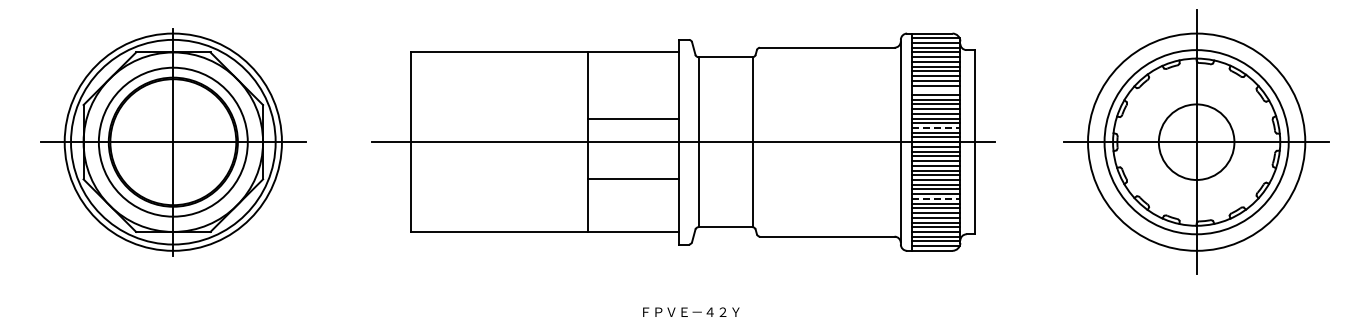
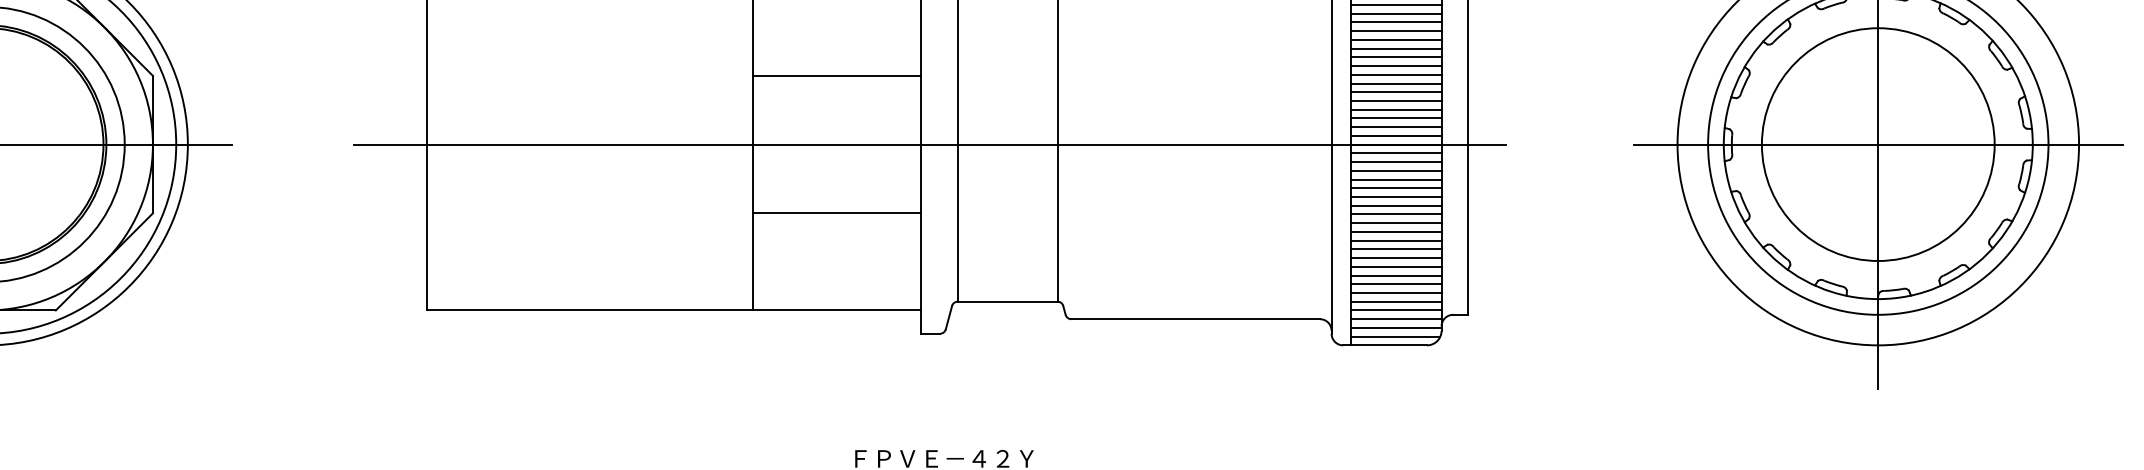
line: (935, 90) -> (1395, 49), added
line: (632, 119) -> (835, 76), moved
line: (936, 128) -> (1397, 119), dashed -> solid
circle: (1196, 142) -> (1878, 145), size x1.67
line: (936, 198) -> (1397, 248), dashed -> solid

